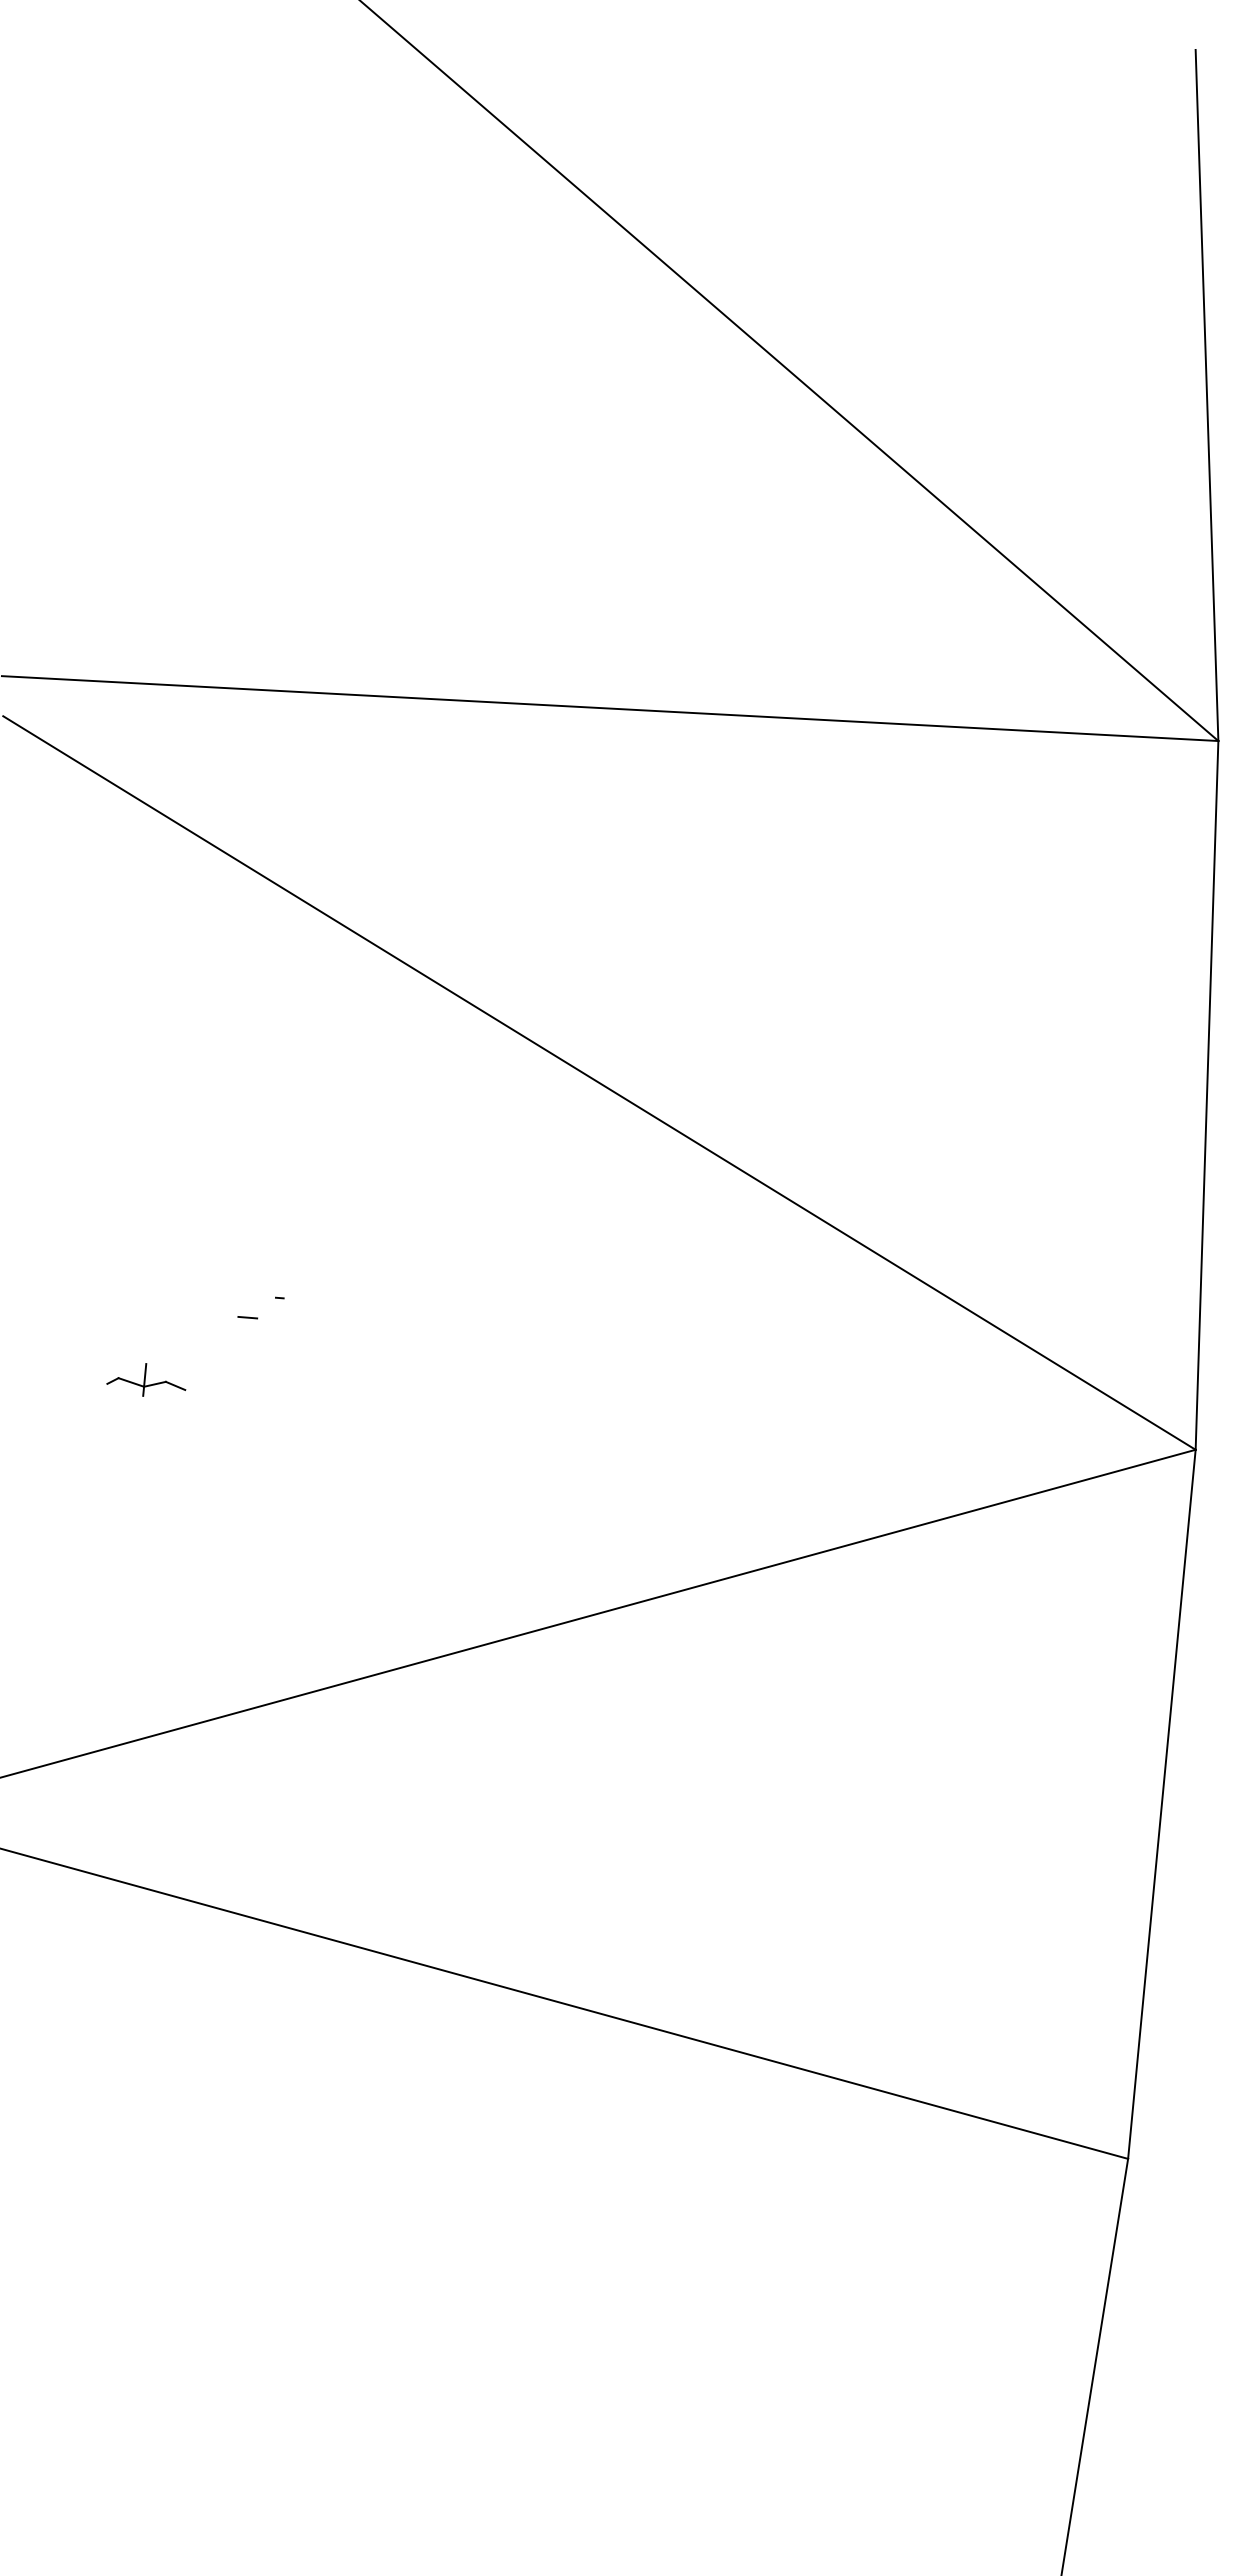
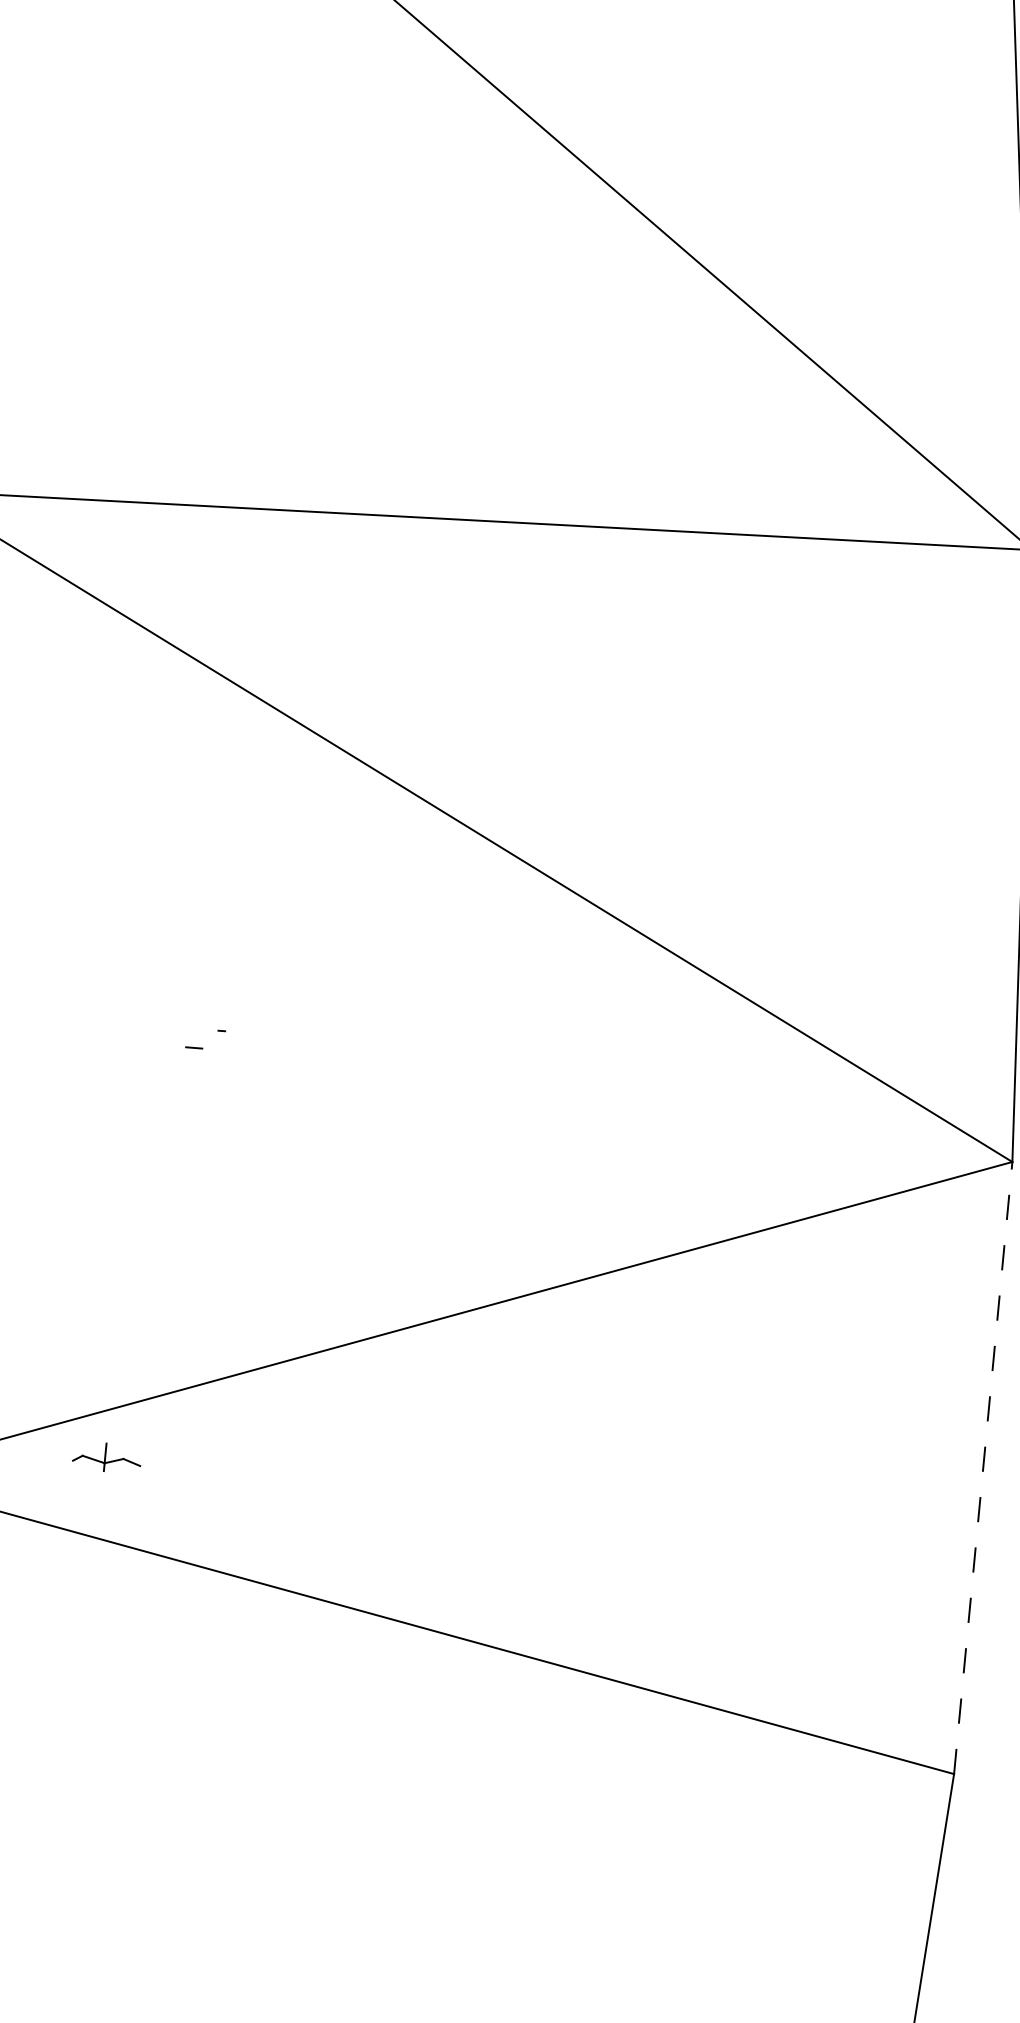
part: (146, 1379) -> (106, 1456), moved
line: (1161, 1803) -> (982, 1467), solid -> dashed

